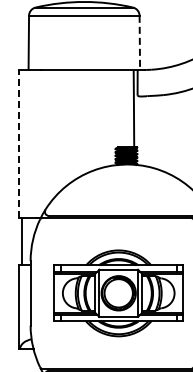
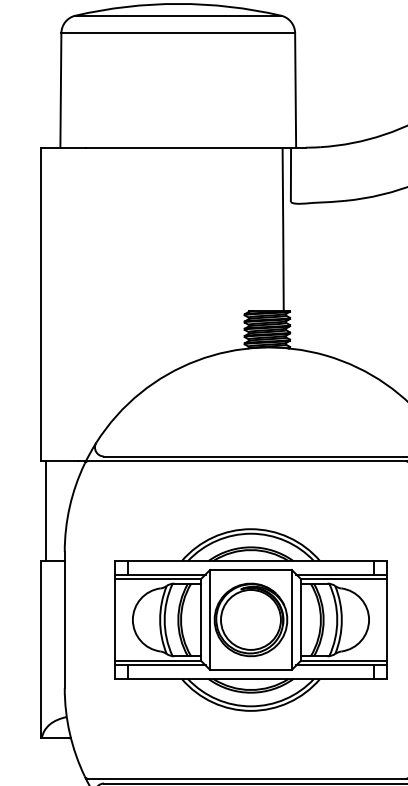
line: (139, 43) -> (294, 91), dashed -> solid
line: (19, 143) -> (41, 303), dashed -> solid

